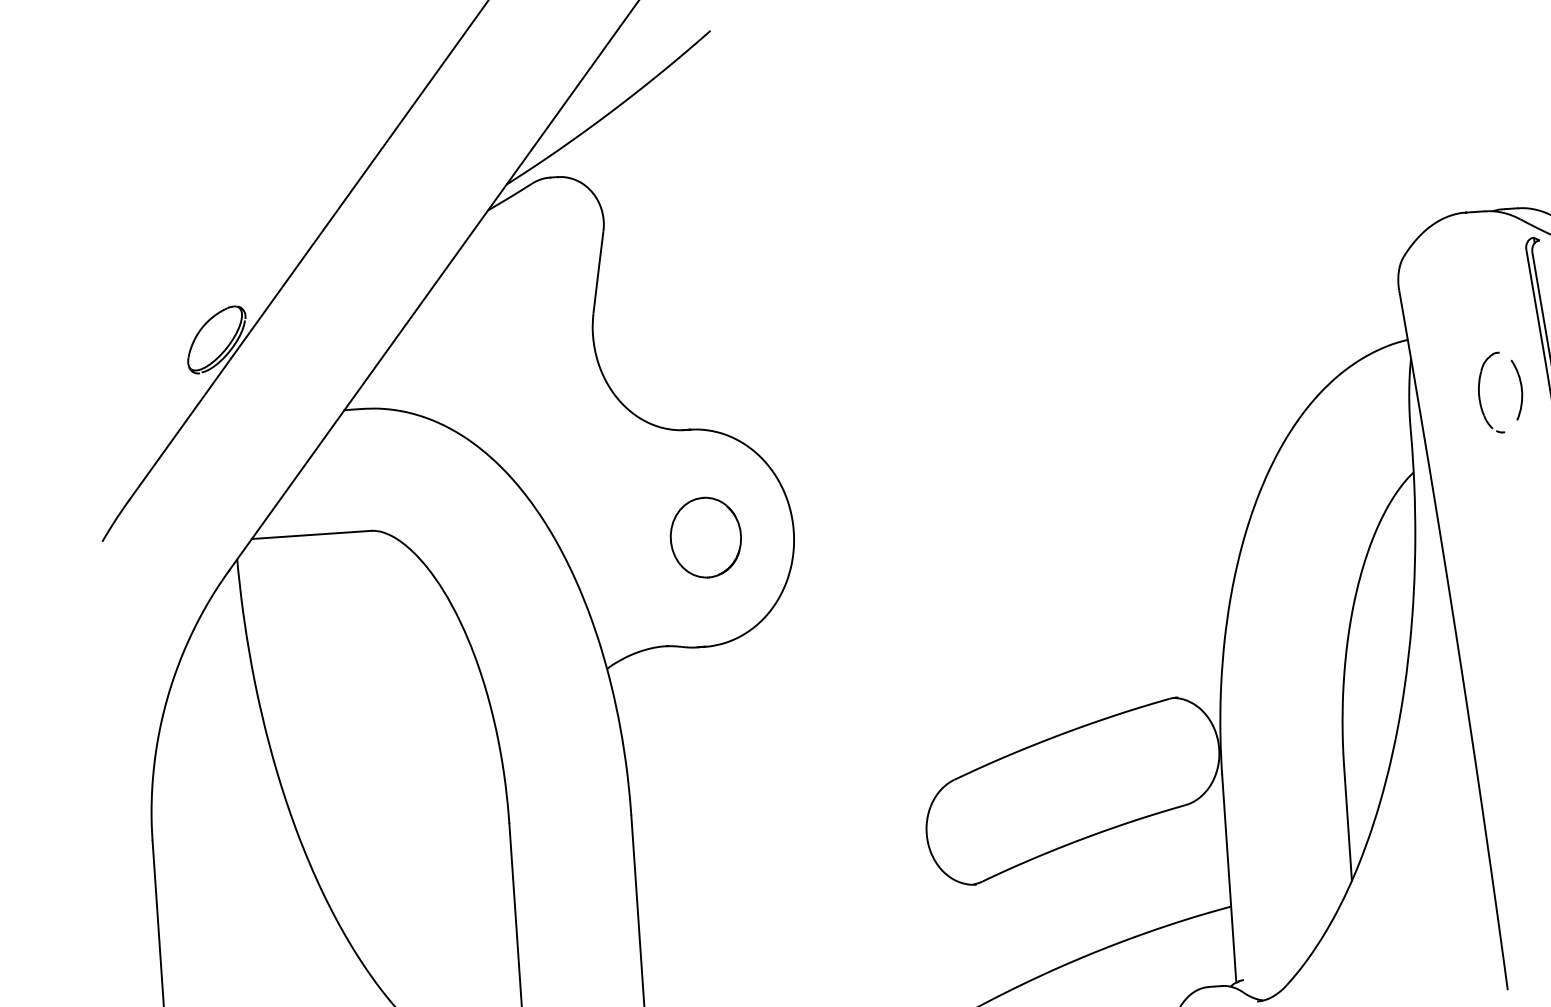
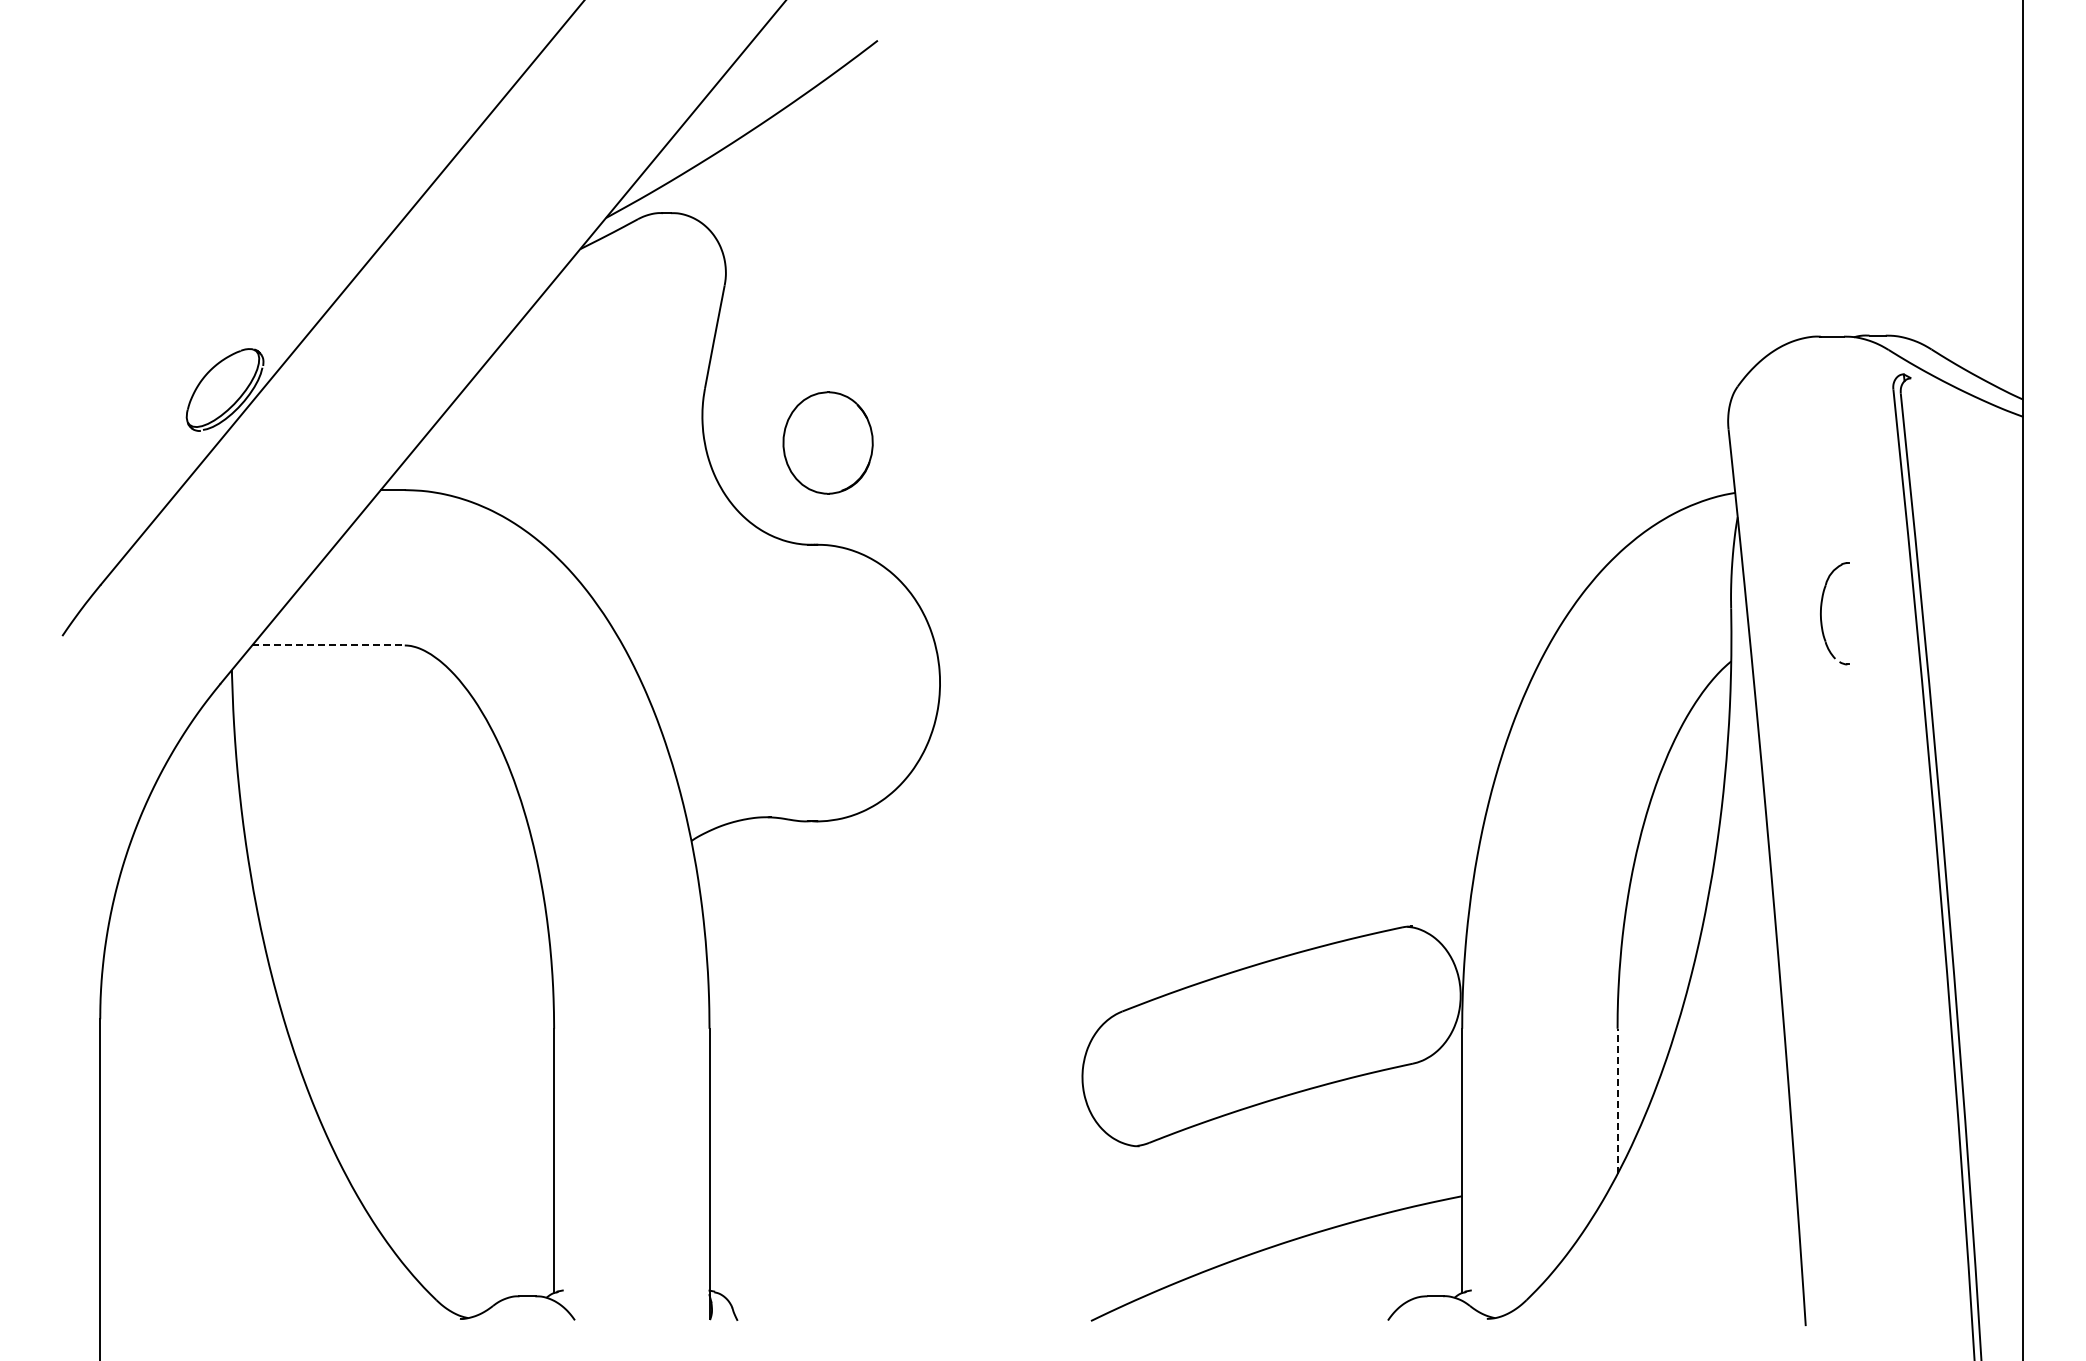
arc: (1521, 389) -> (1874, 565), removed
part: (1479, 393) -> (1821, 613), moved
line: (312, 534) -> (329, 645), solid -> dashed
part: (705, 537) -> (827, 442), moved
line: (1347, 823) -> (1617, 1101), solid -> dashed

